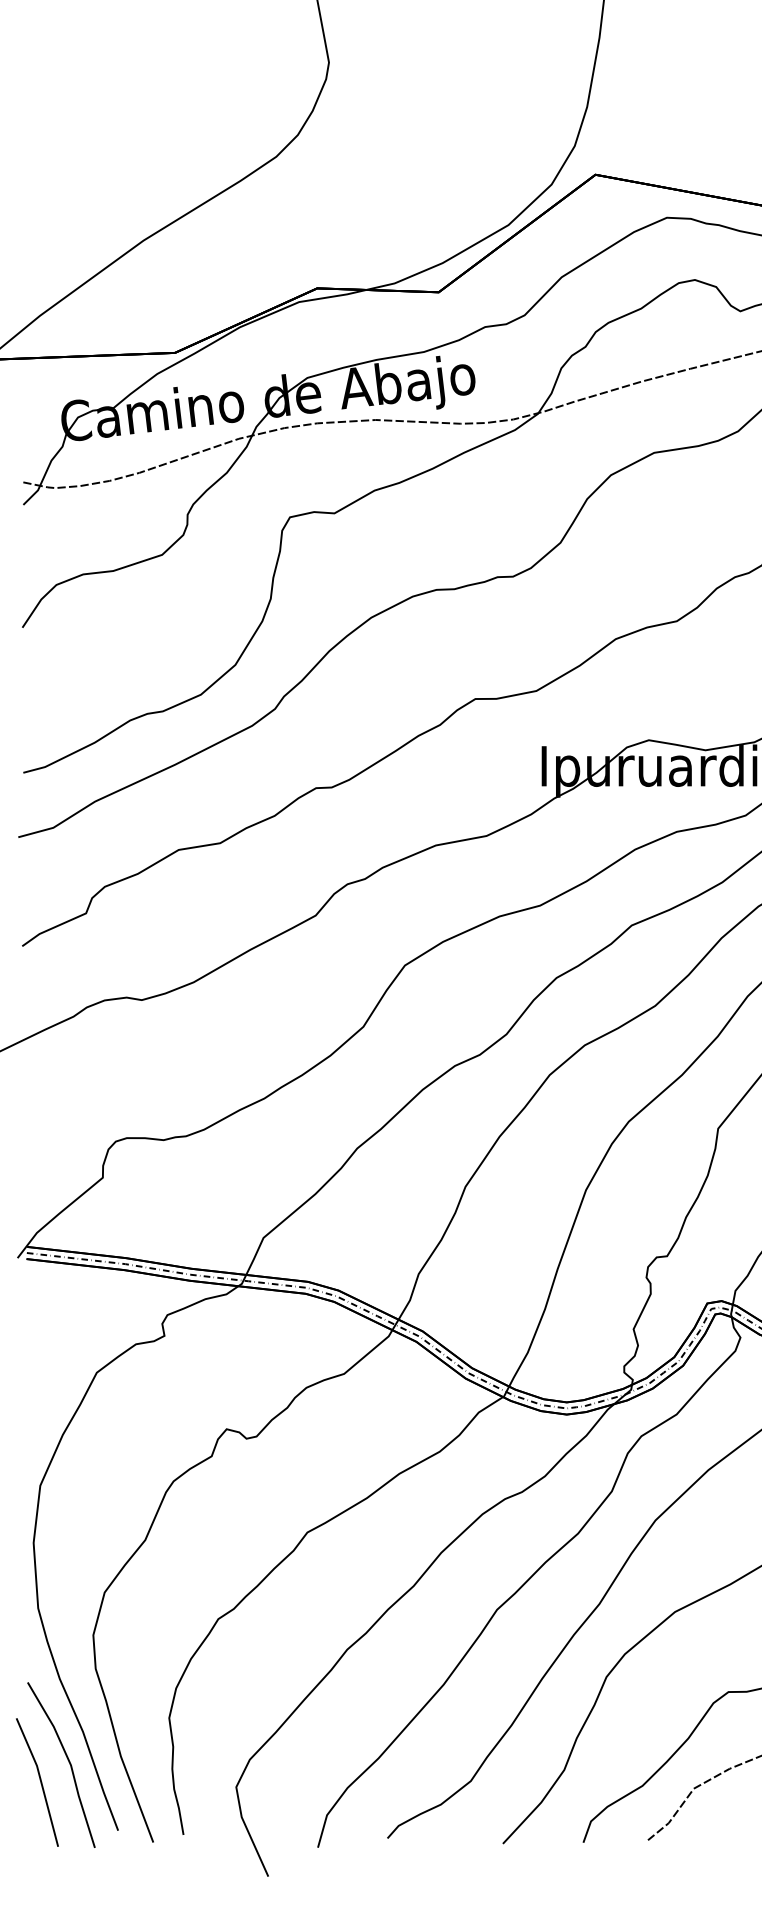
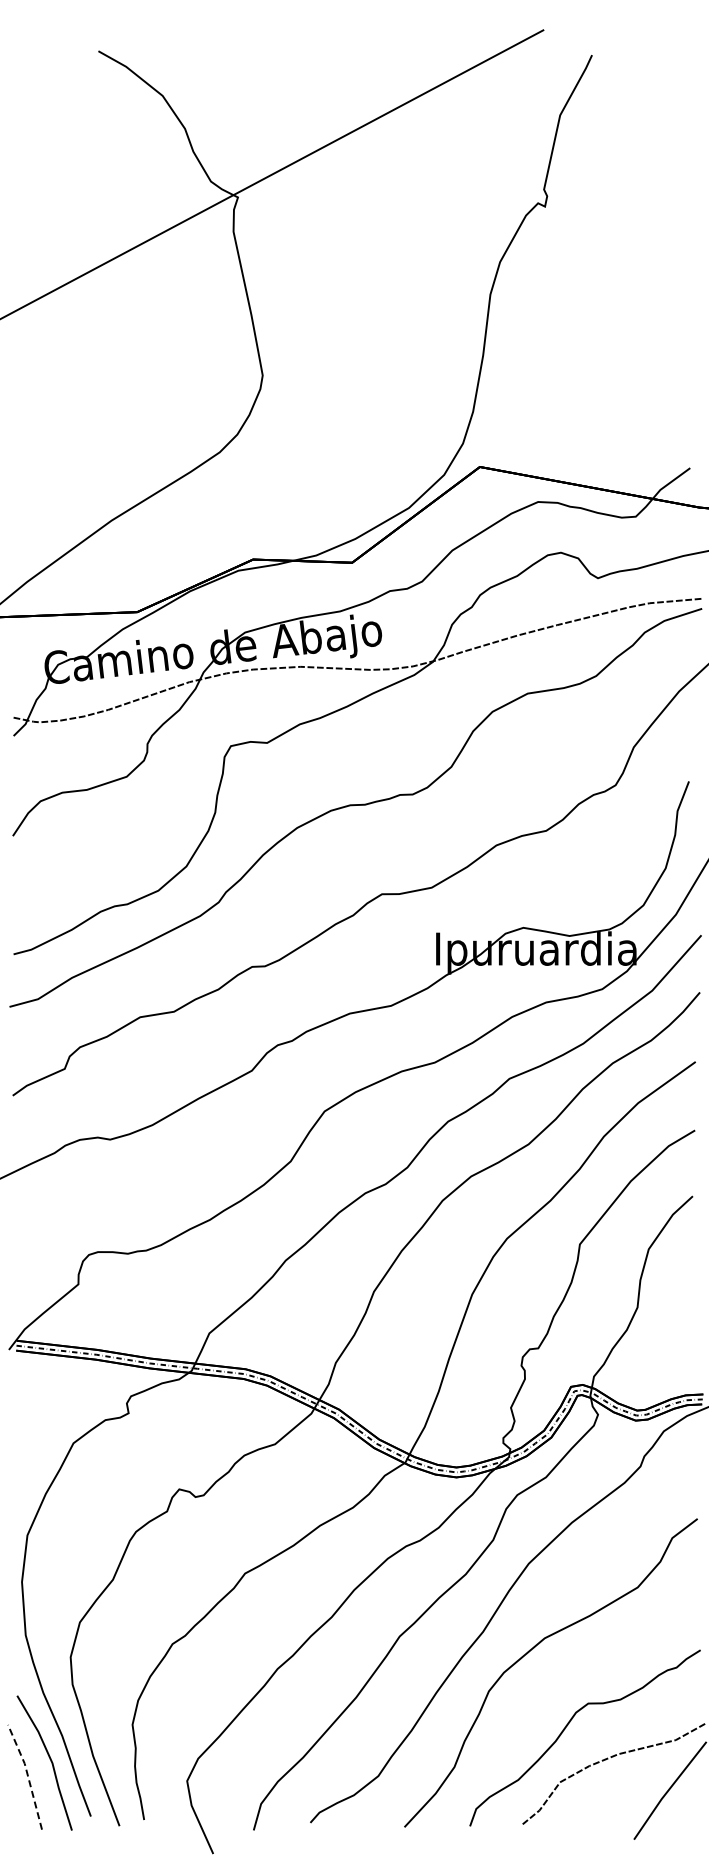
line: (40, 1780) -> (27, 1775), solid -> dashed

